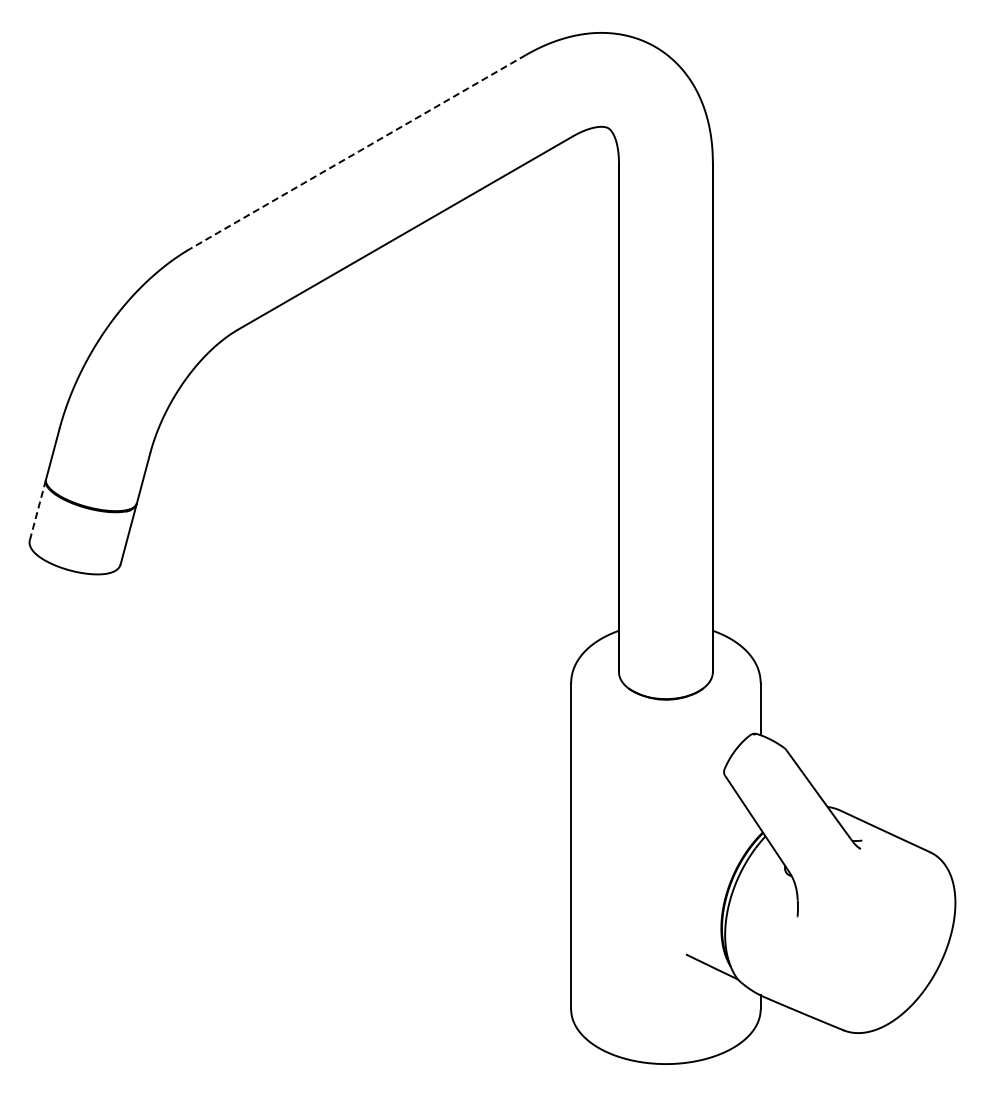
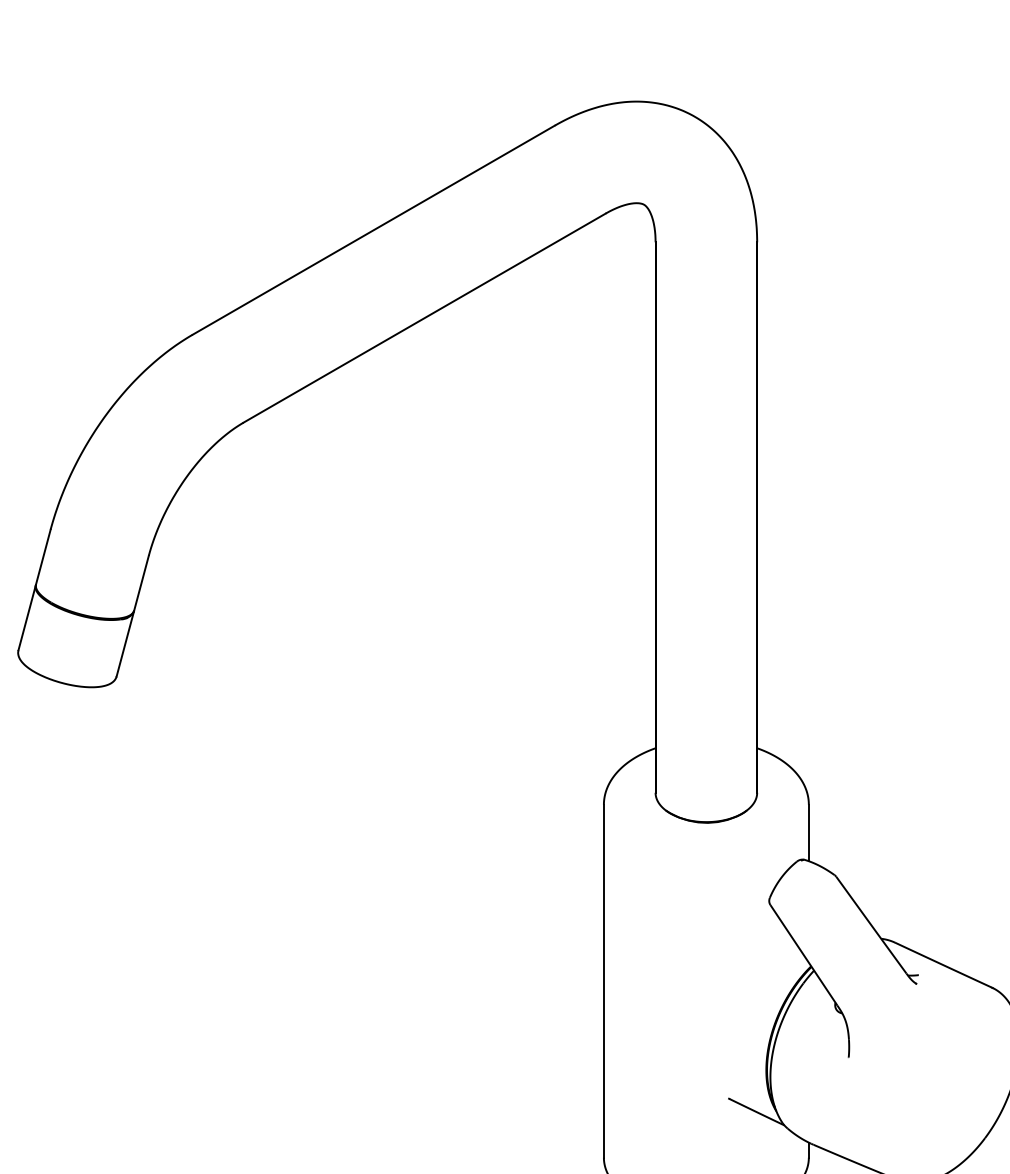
line: (358, 152) -> (373, 230), dashed -> solid
line: (37, 510) -> (26, 618), dashed -> solid

